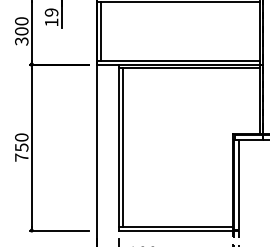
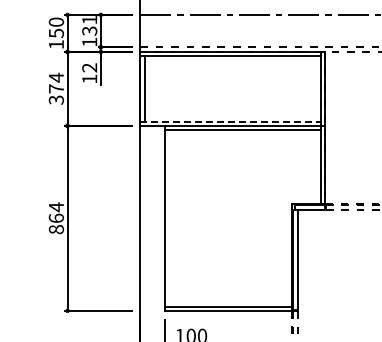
text: (52, 12) -> (90, 67), 19 -> 12
text: (20, 25) -> (55, 82), 300 -> 374
line: (177, 60) -> (230, 121), solid -> dashed
line: (122, 146) -> (168, 217), removed
text: (21, 147) -> (56, 218), 750 -> 864

